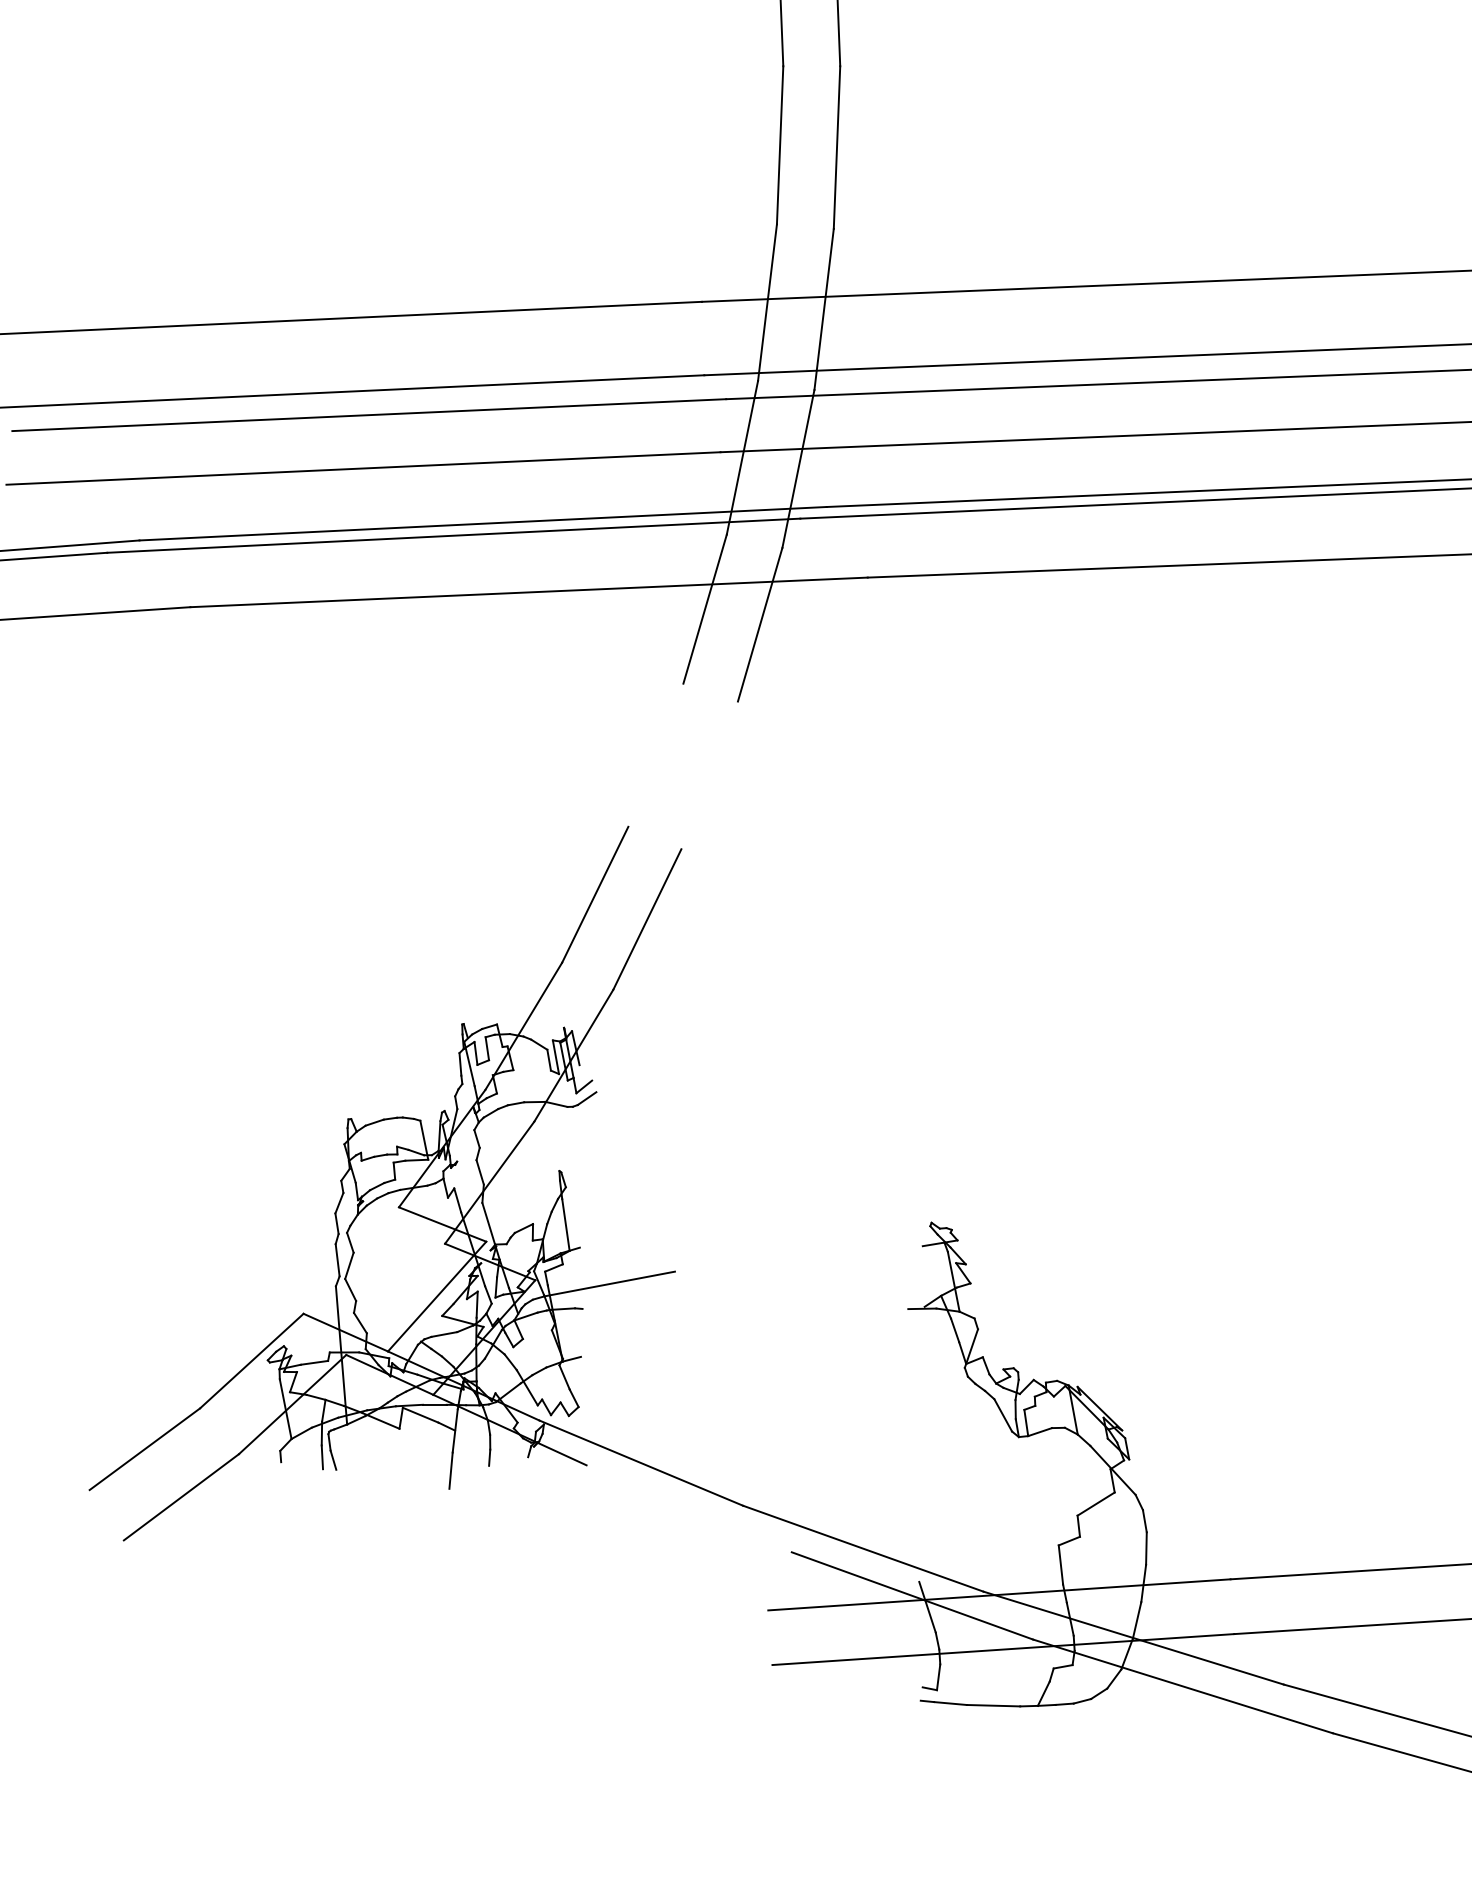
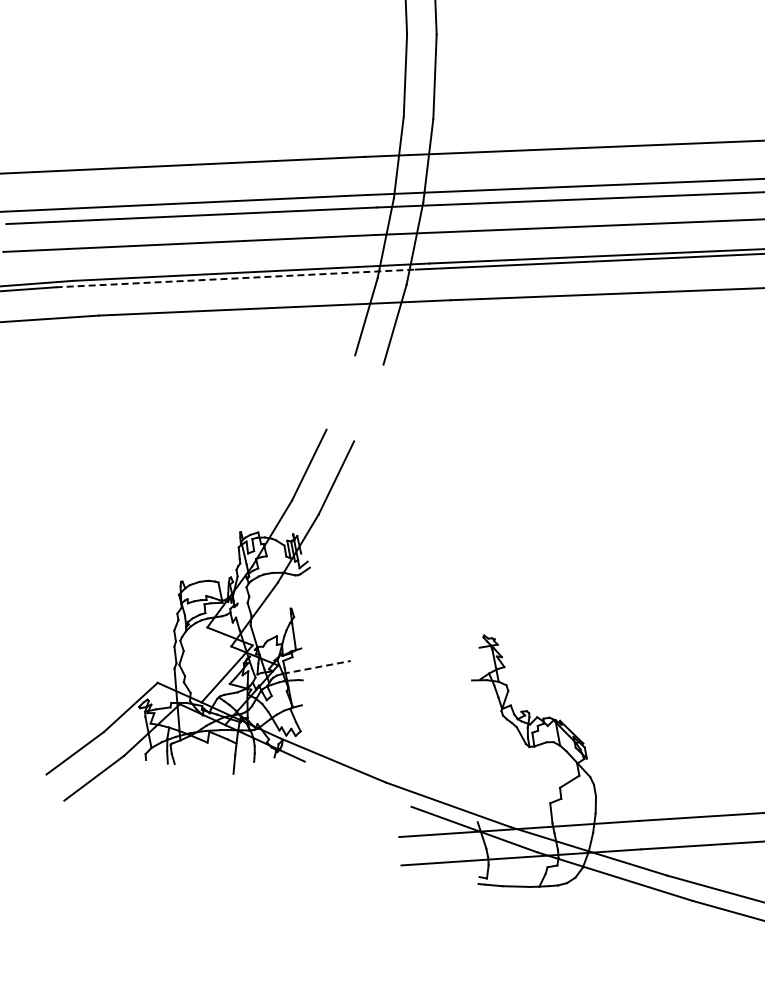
line: (455, 535) -> (236, 278), solid -> dashed
line: (609, 1284) -> (316, 667), solid -> dashed

